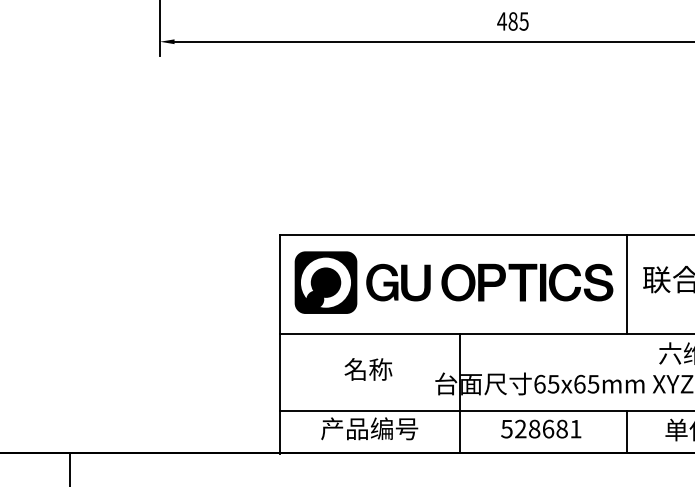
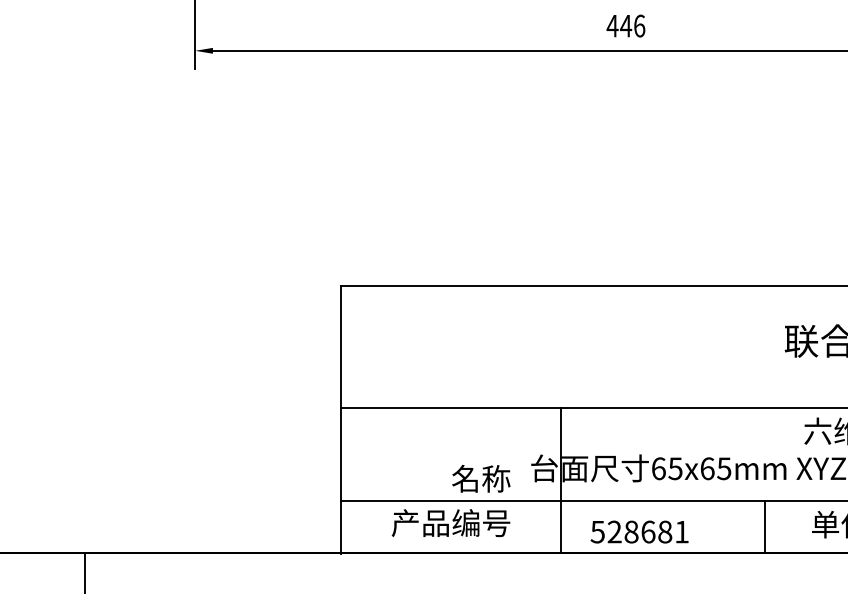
text: (518, 21) -> (632, 26), 485 -> 446
part: (453, 282) -> (553, 344), removed
line: (626, 283) -> (764, 345), removed
text: (368, 369) -> (481, 478), moved
text: (541, 428) -> (639, 531), moved

